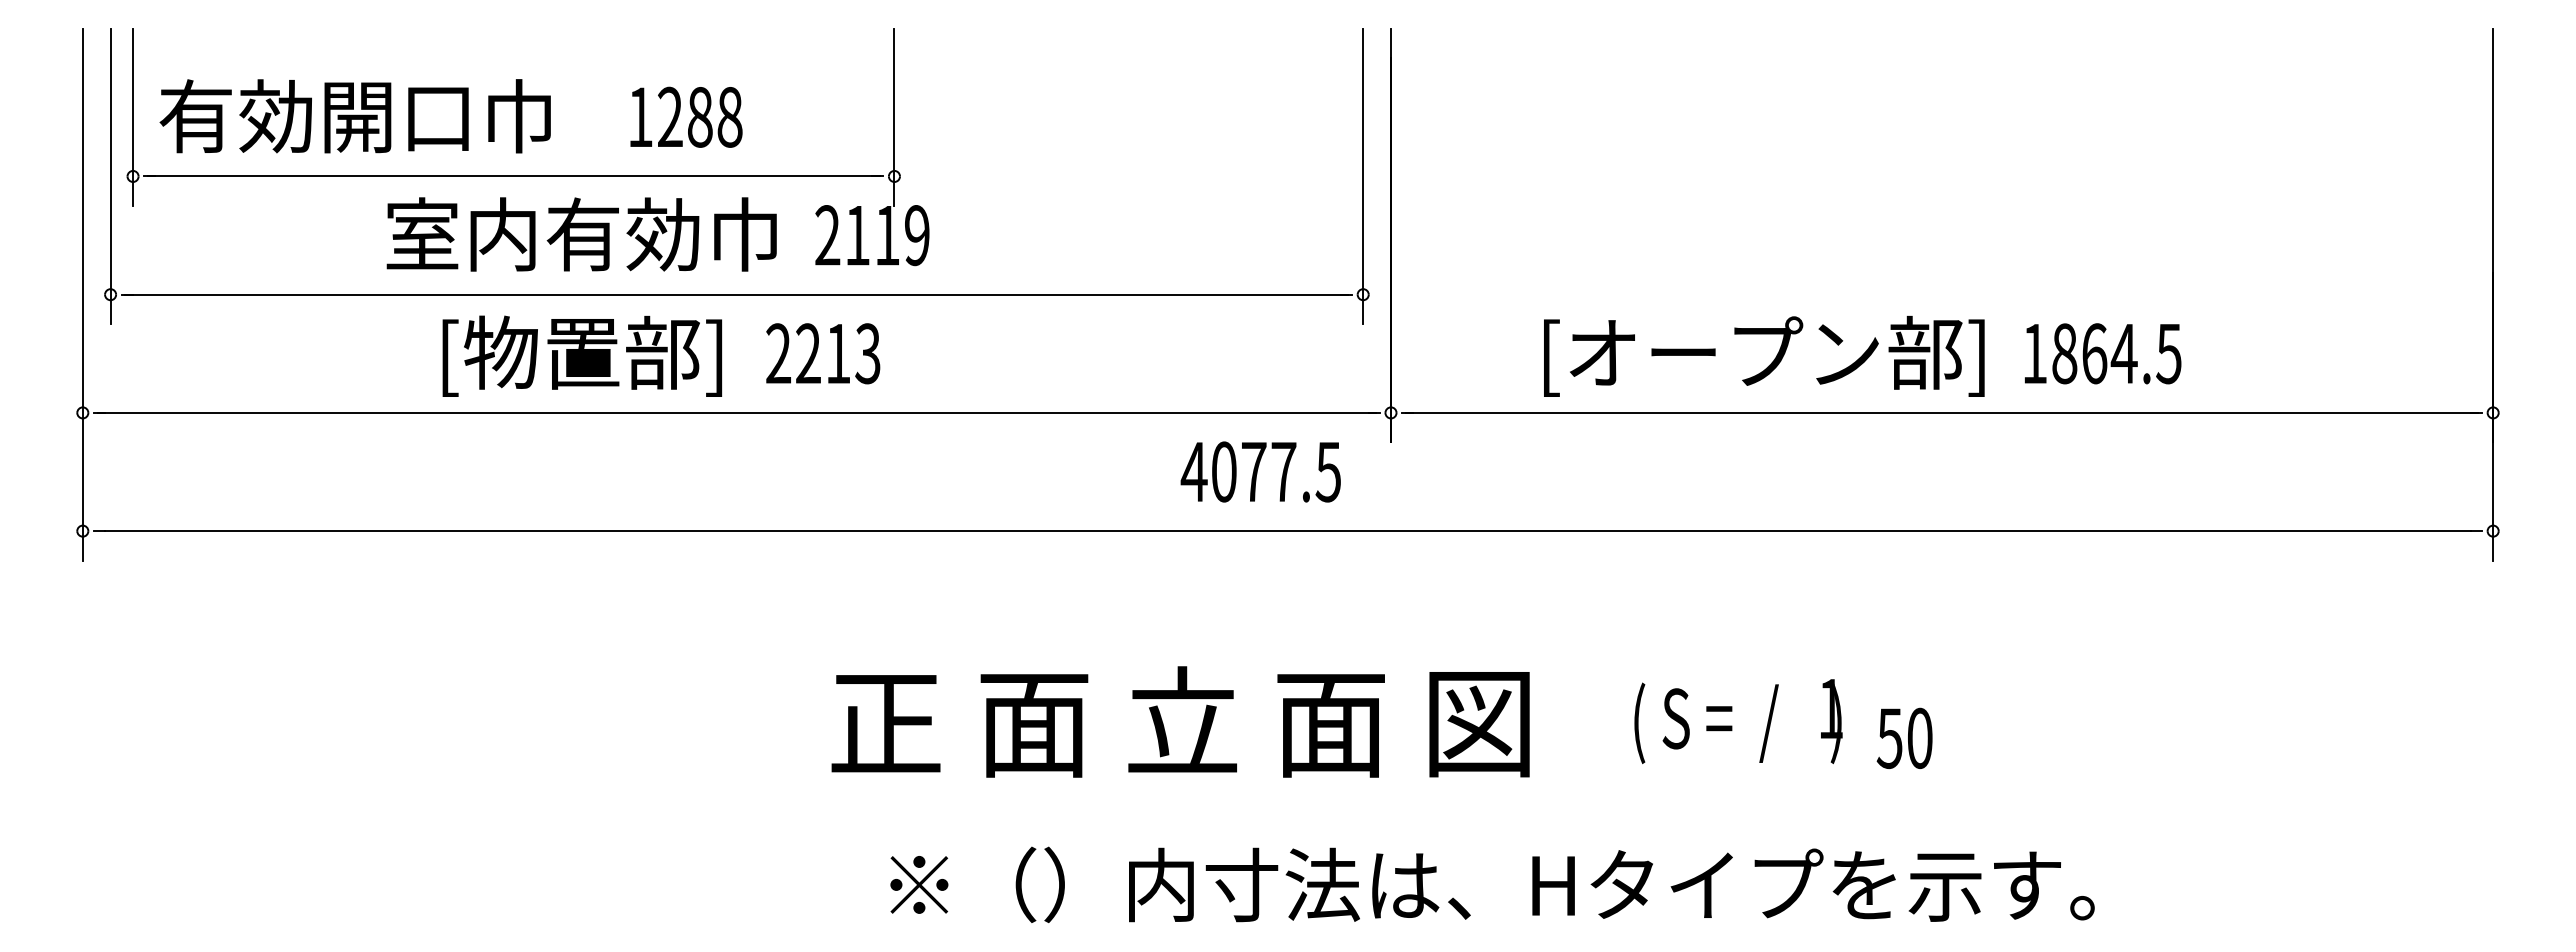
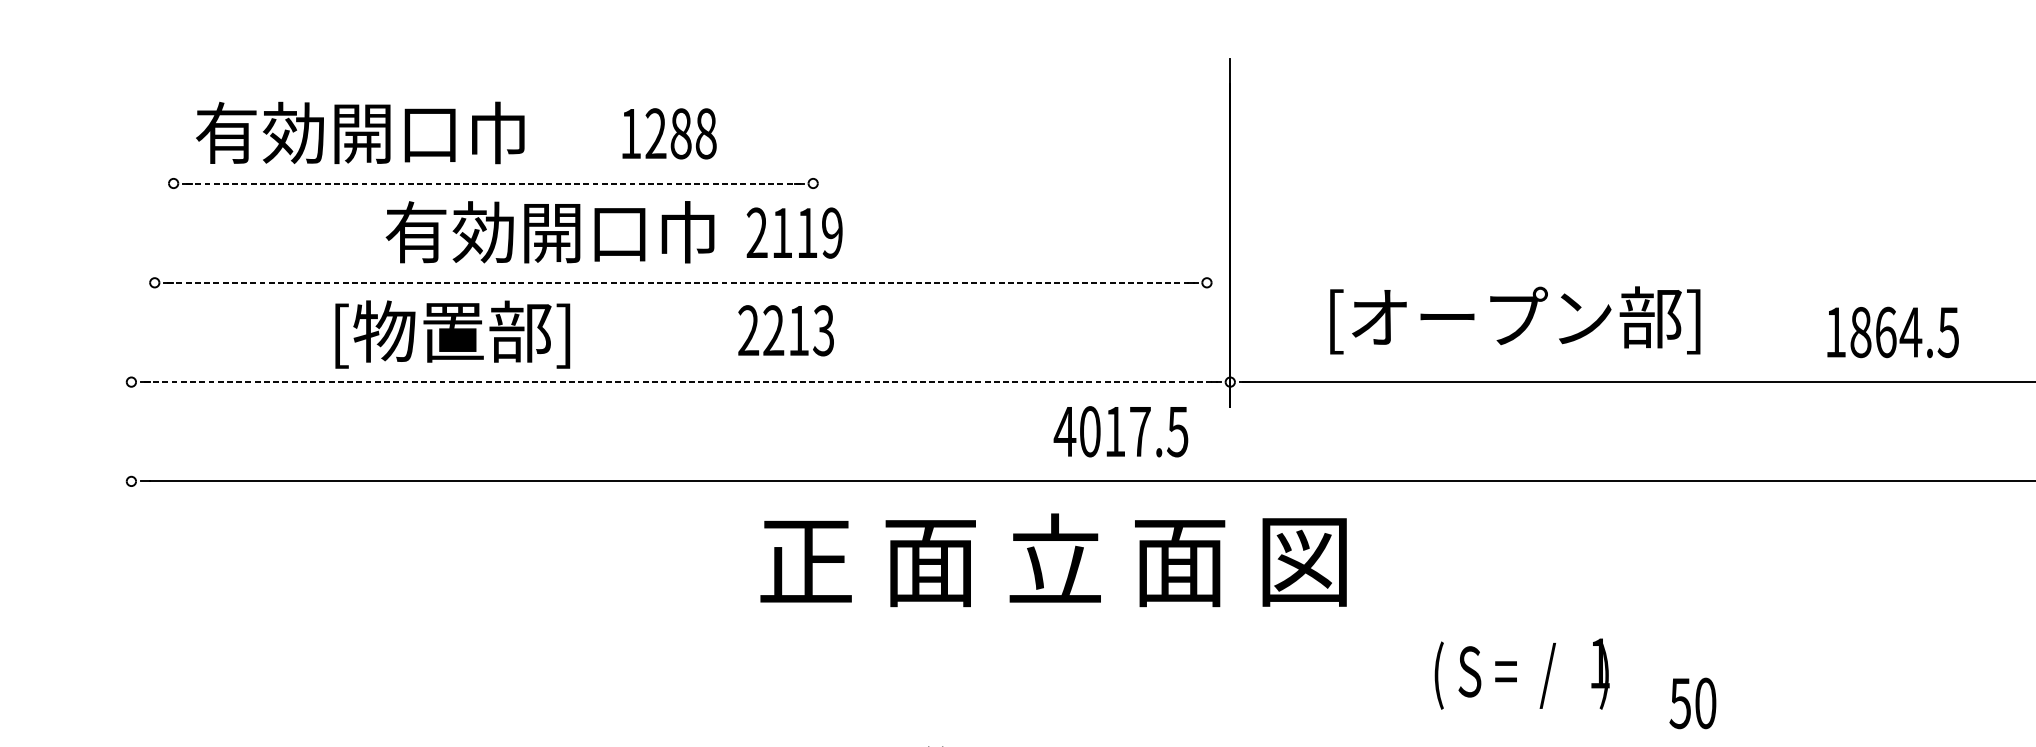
text: (686, 116) -> (669, 133), moved
line: (133, 117) -> (174, 133), removed
line: (894, 117) -> (813, 133), removed
line: (110, 176) -> (154, 183), removed
line: (513, 176) -> (493, 183), solid -> dashed
line: (1363, 176) -> (1207, 183), removed
text: (542, 234) -> (517, 232), 室内有効巾 -> 有効開口巾
line: (82, 294) -> (131, 282), removed
line: (736, 294) -> (680, 282), solid -> dashed
text: (823, 353) -> (786, 330), moved
text: (2103, 353) -> (1893, 332), moved
text: (582, 355) -> (452, 333), moved
text: (1764, 356) -> (1515, 320), moved
line: (737, 412) -> (681, 381), solid -> dashed
text: (1254, 471) -> (1115, 431), 4077.5 -> 4017.5
text: (1180, 721) -> (1053, 559), moved
text: (1738, 721) -> (1522, 674), moved
text: (1904, 737) -> (1692, 702), moved

